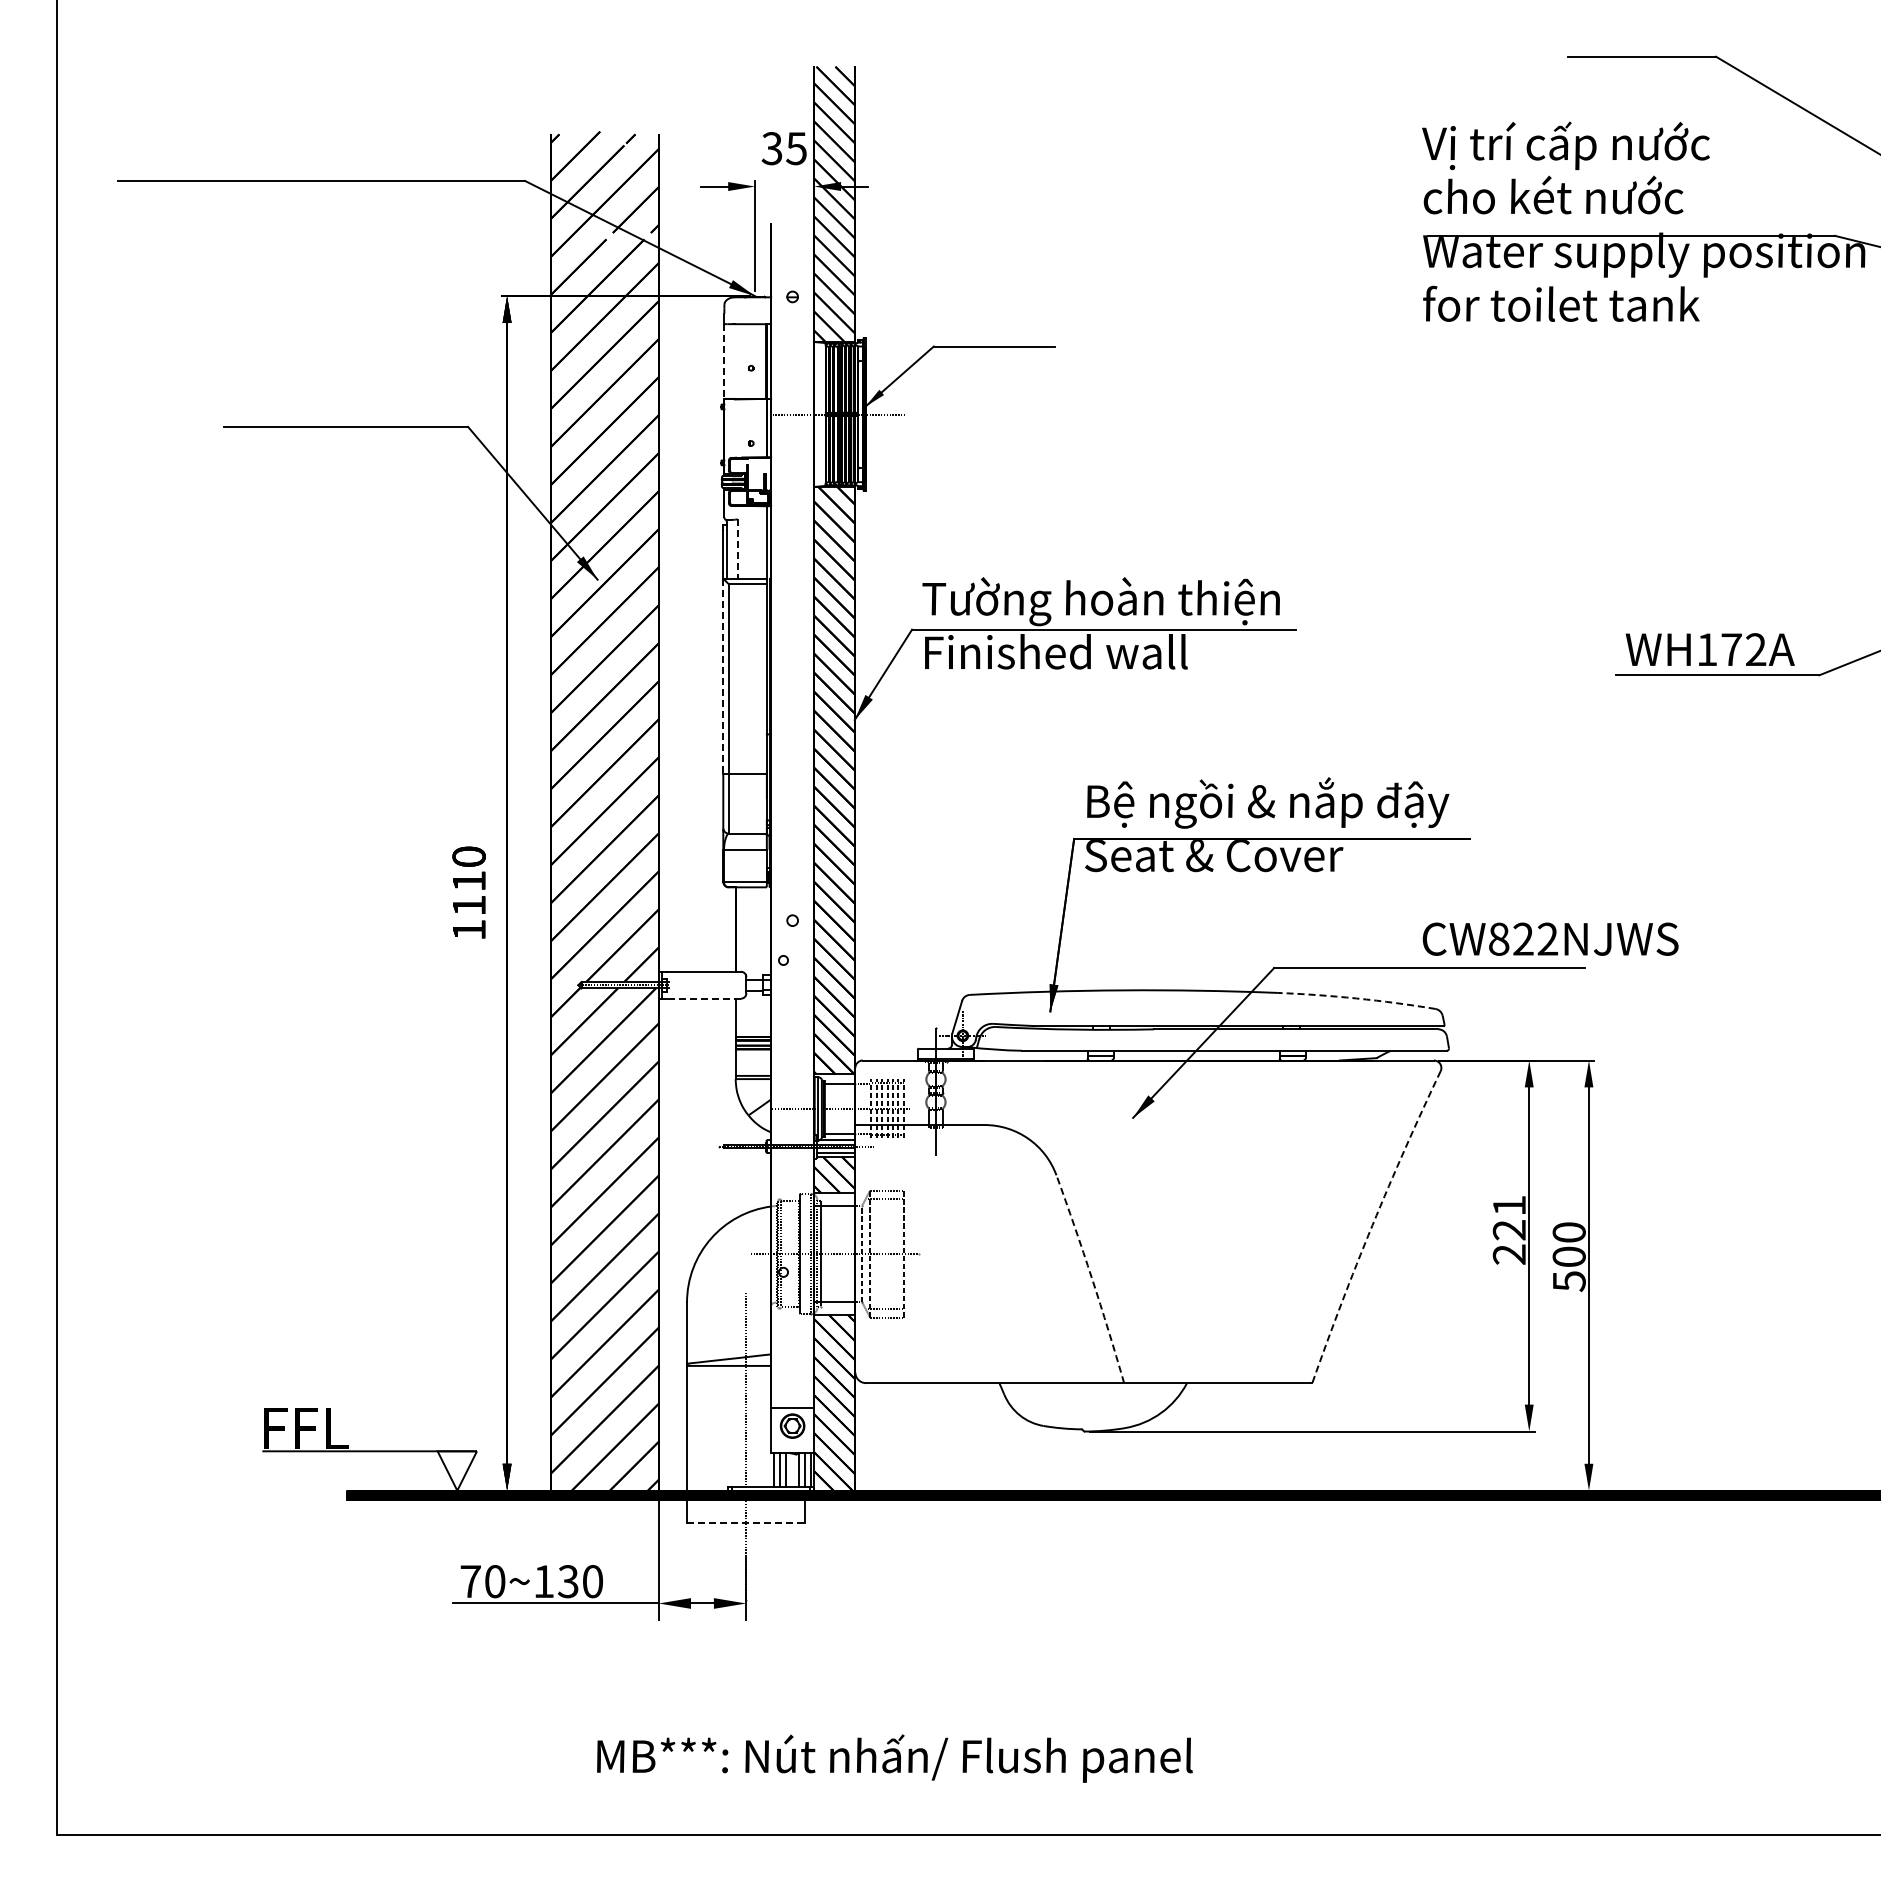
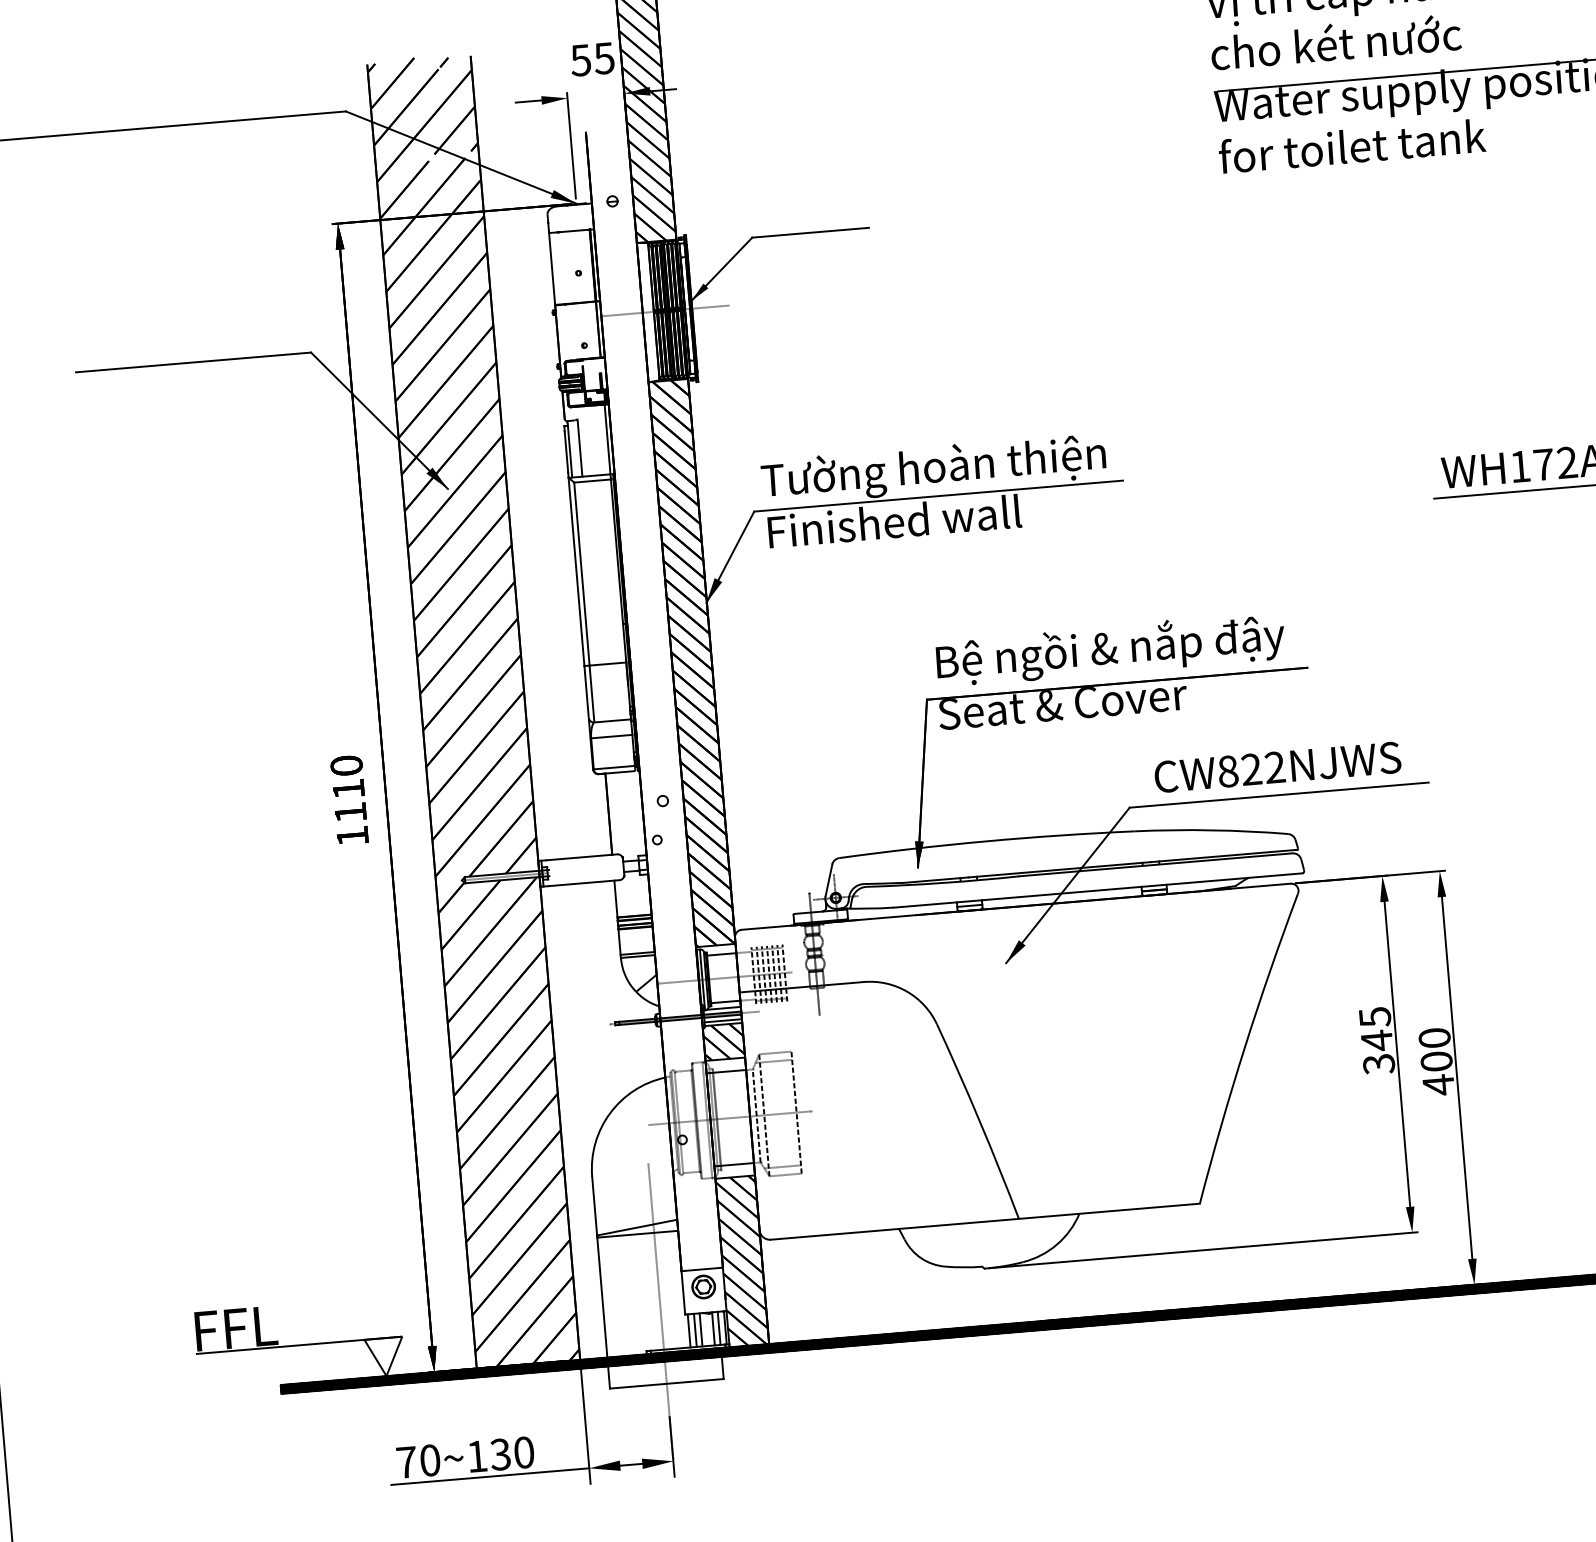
text: (771, 148) -> (580, 60), 35 -> 55
line: (724, 362) -> (552, 269), dashed -> solid
line: (737, 549) -> (579, 448), dashed -> solid
line: (723, 676) -> (576, 571), dashed -> solid
text: (1550, 938) -> (1277, 766), moved
line: (704, 998) -> (584, 882), dashed -> solid
arc: (1356, 998) -> (1211, 830), dashed -> solid
arc: (1372, 1225) -> (1244, 1047), dashed -> solid
text: (1509, 1230) -> (1377, 1041), 221 -> 345
arc: (1092, 1278) -> (980, 1120), dashed -> solid
text: (1569, 1281) -> (1438, 1085), 500 -> 400
line: (746, 1522) -> (667, 1383), dashed -> solid

